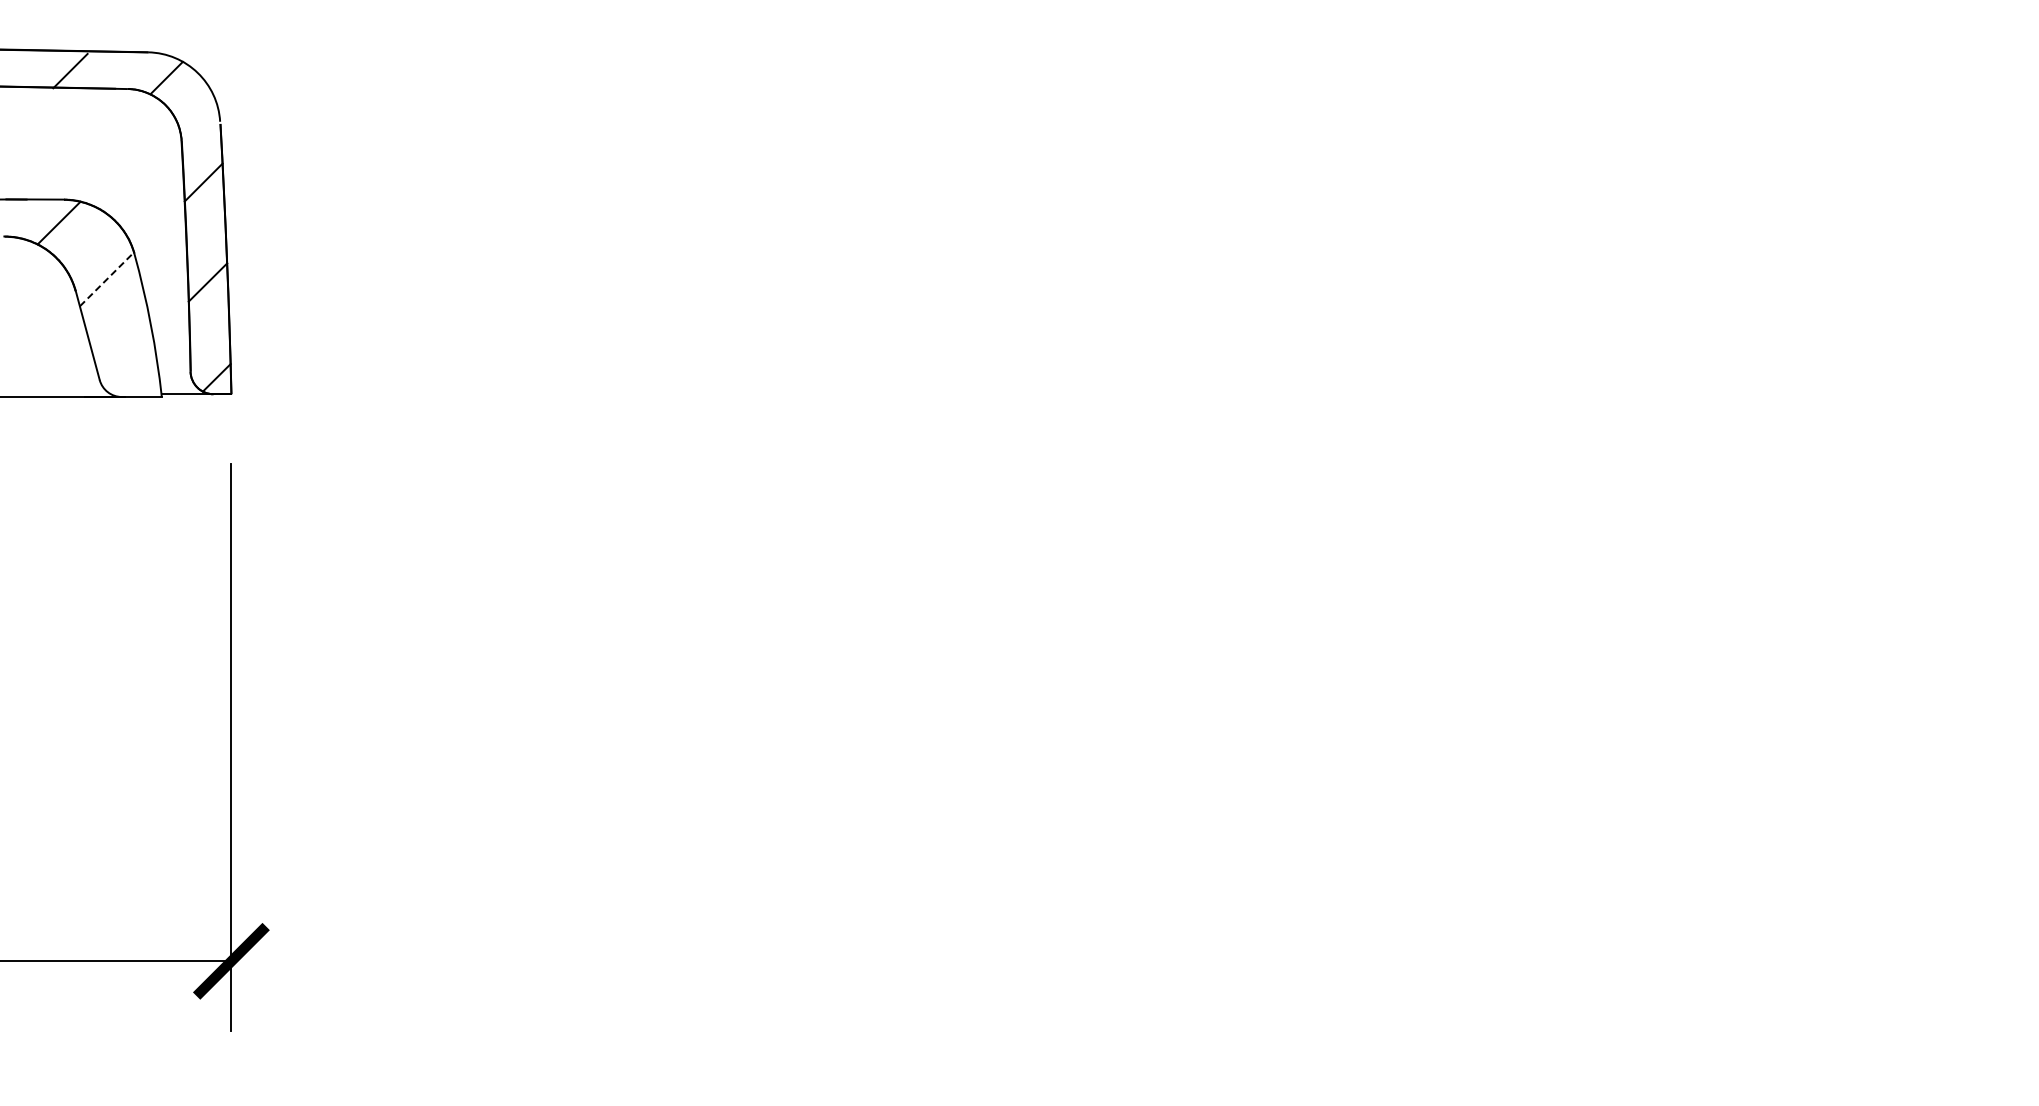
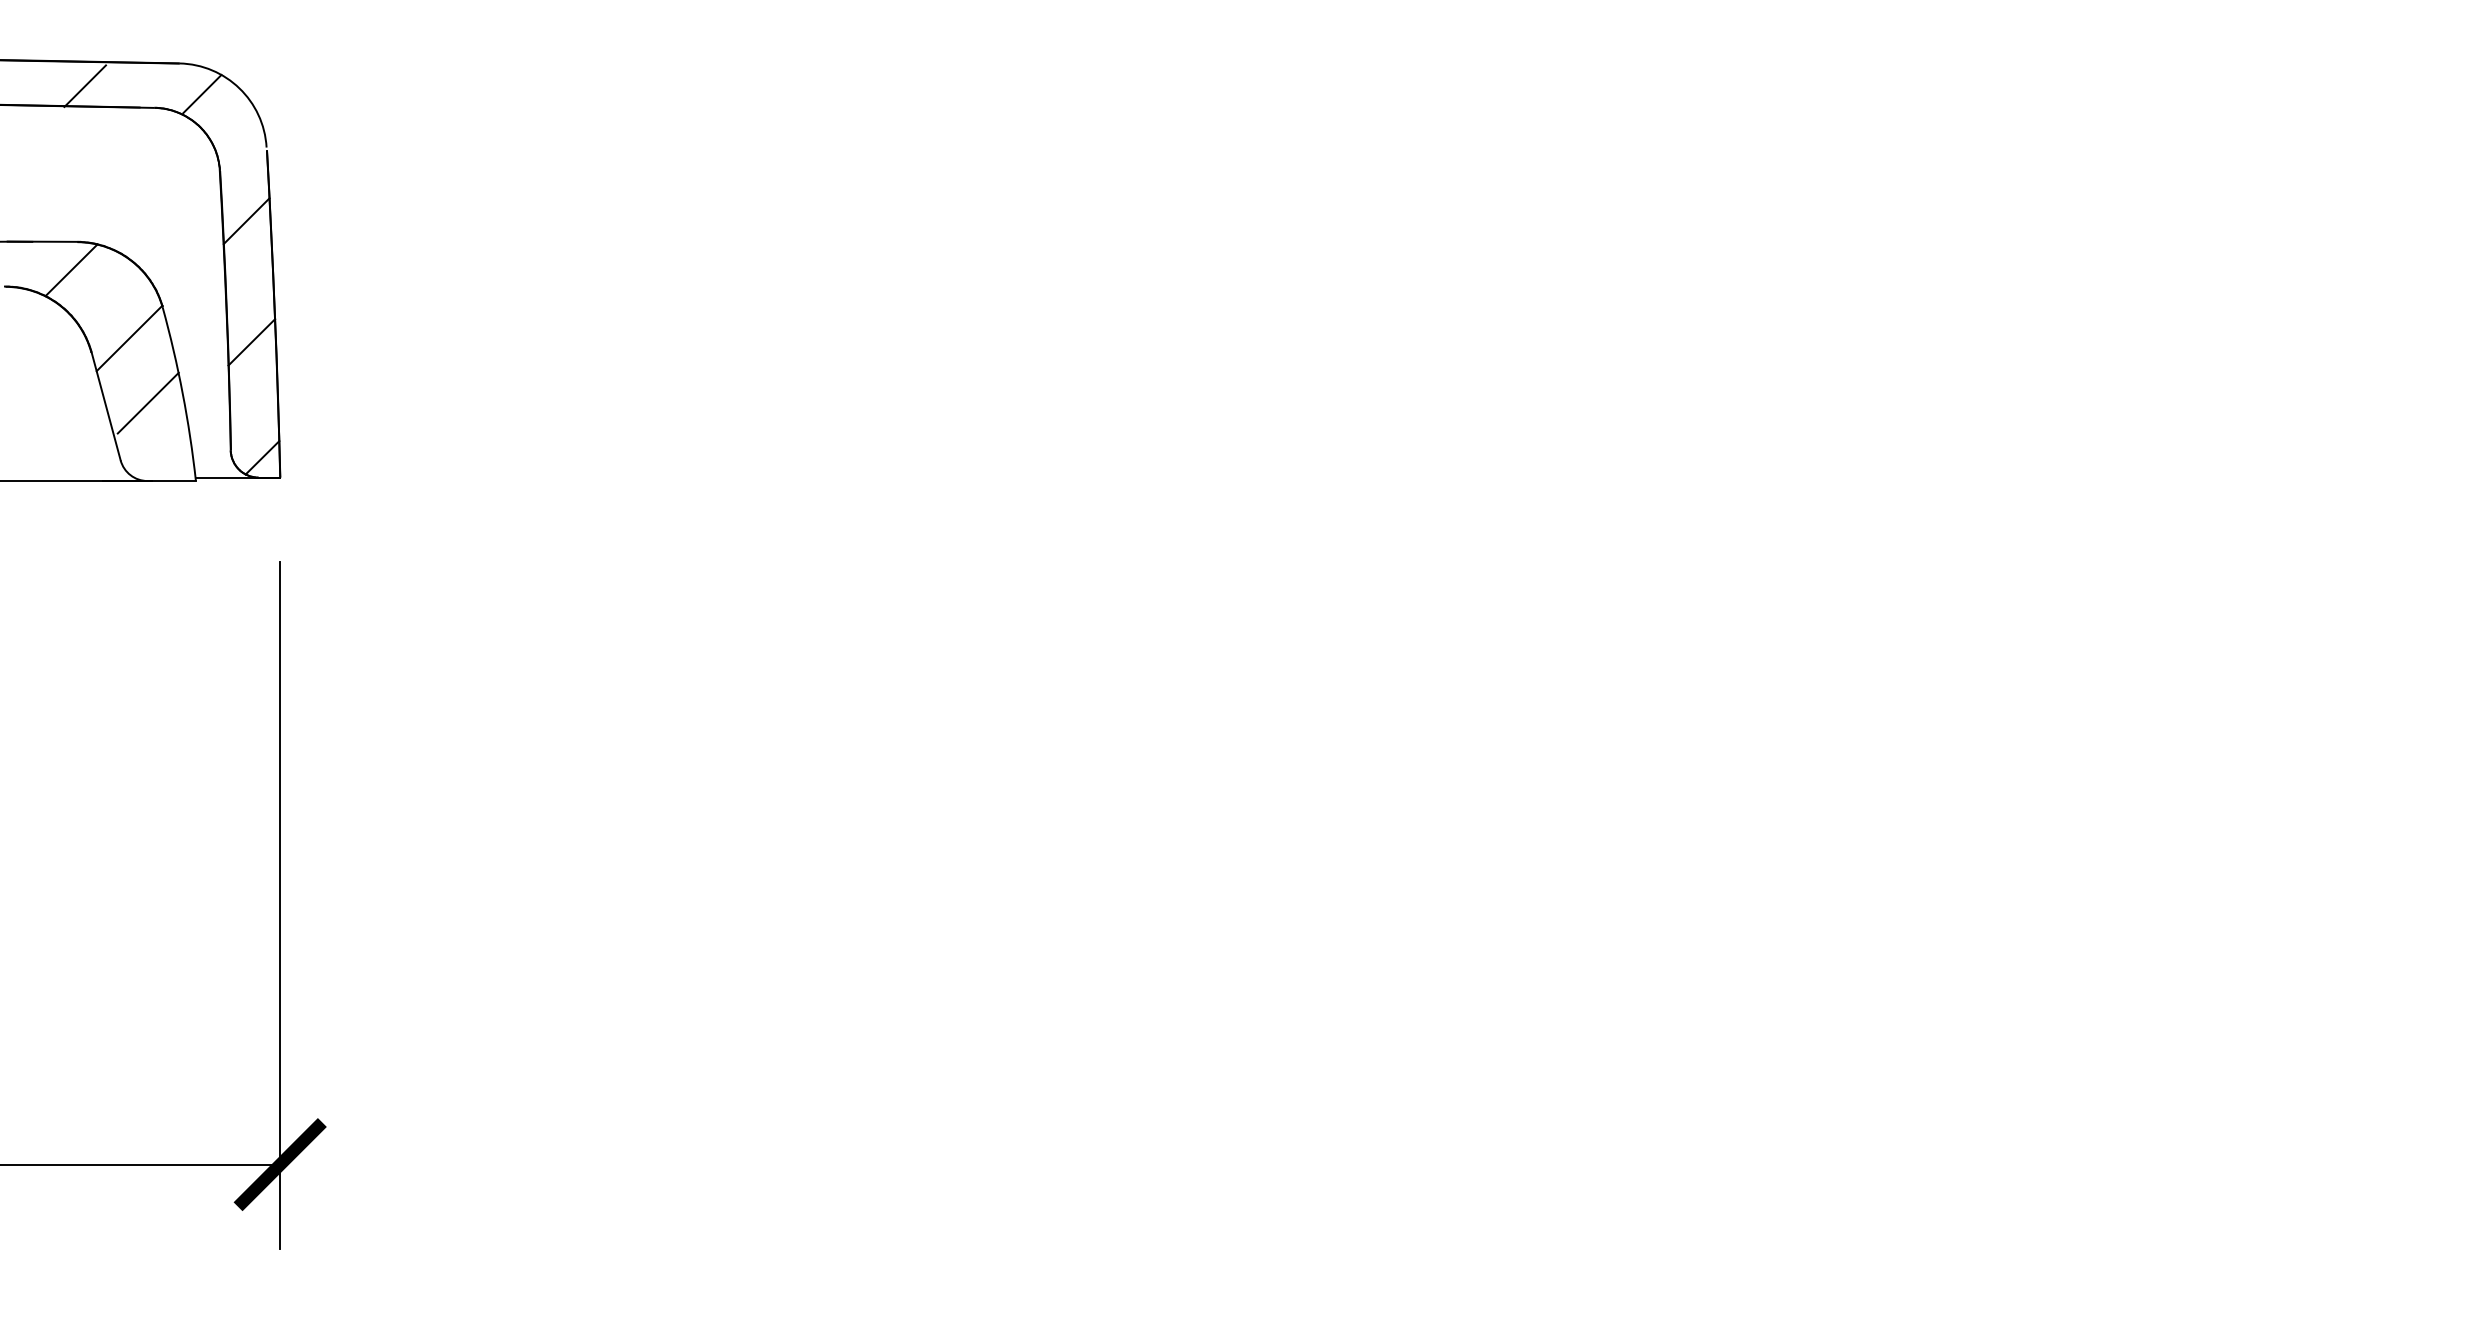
line: (107, 278) -> (130, 337), dashed -> solid
line: (122, 332) -> (148, 402), added

